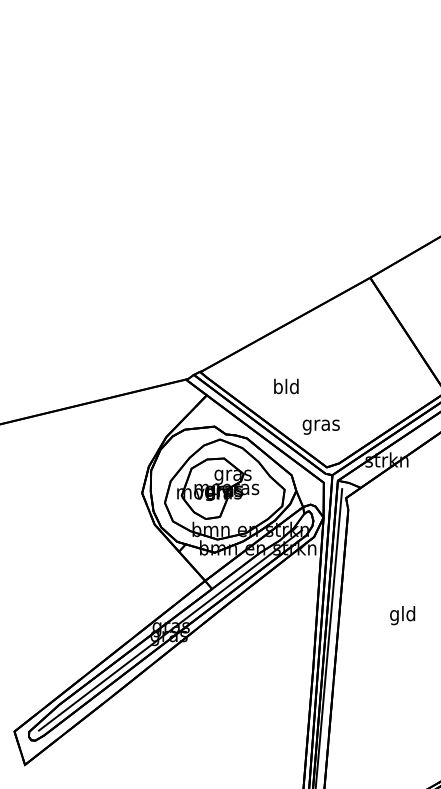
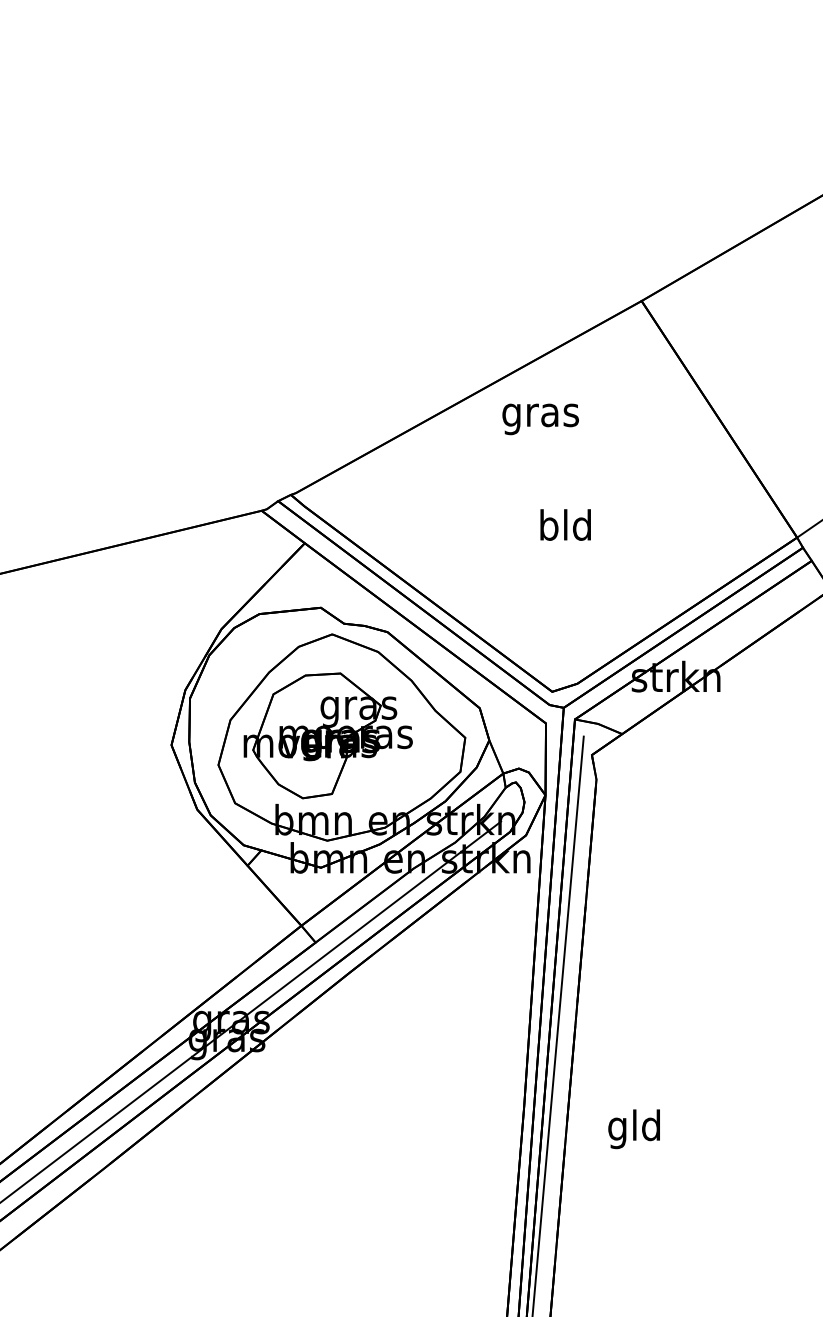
text: (286, 386) -> (565, 525), moved
text: (320, 426) -> (539, 417), moved
text: (402, 615) -> (633, 1129), moved

